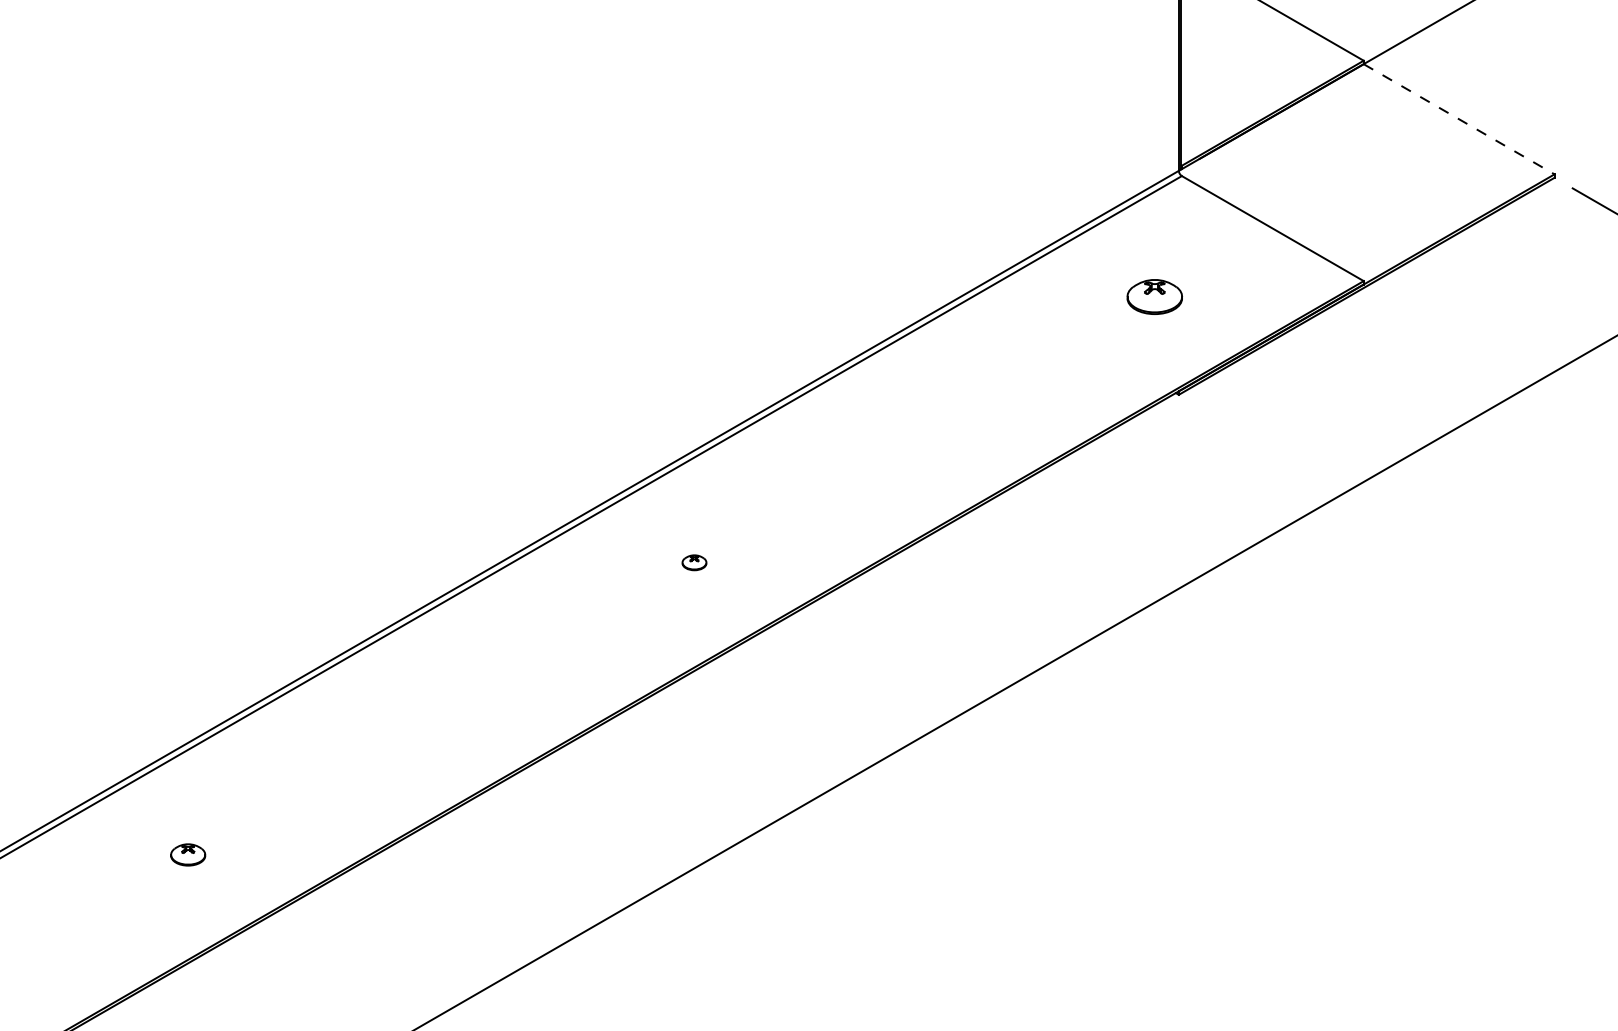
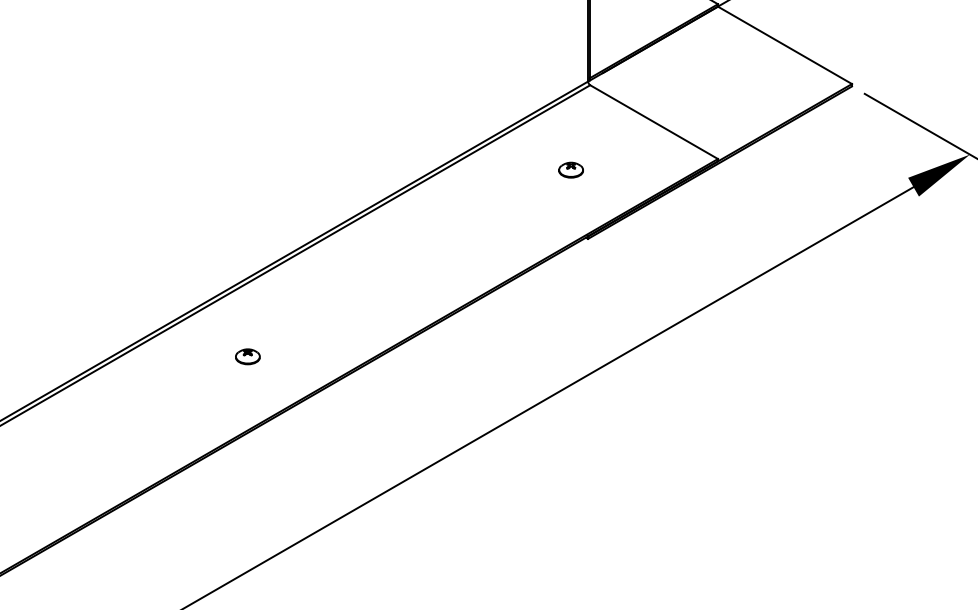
line: (1459, 119) -> (785, 45), dashed -> solid
part: (1154, 296) -> (571, 169), size x0.62
part: (694, 562) -> (247, 356), size x1.43

